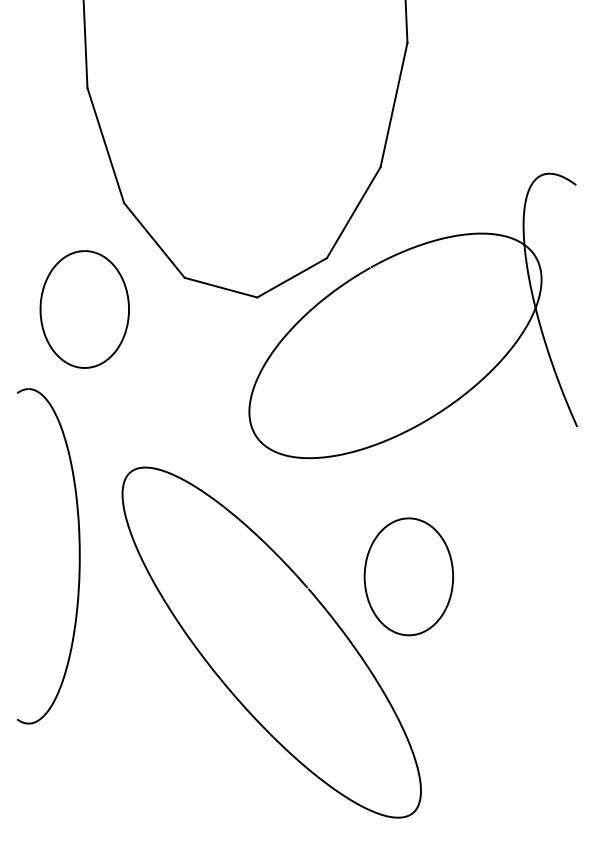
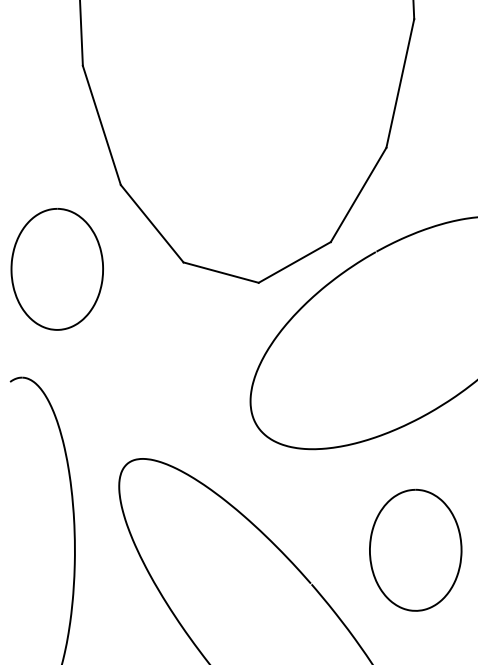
curve: (41, 309) -> (12, 269), moved
curve: (366, 568) -> (371, 541), moved

